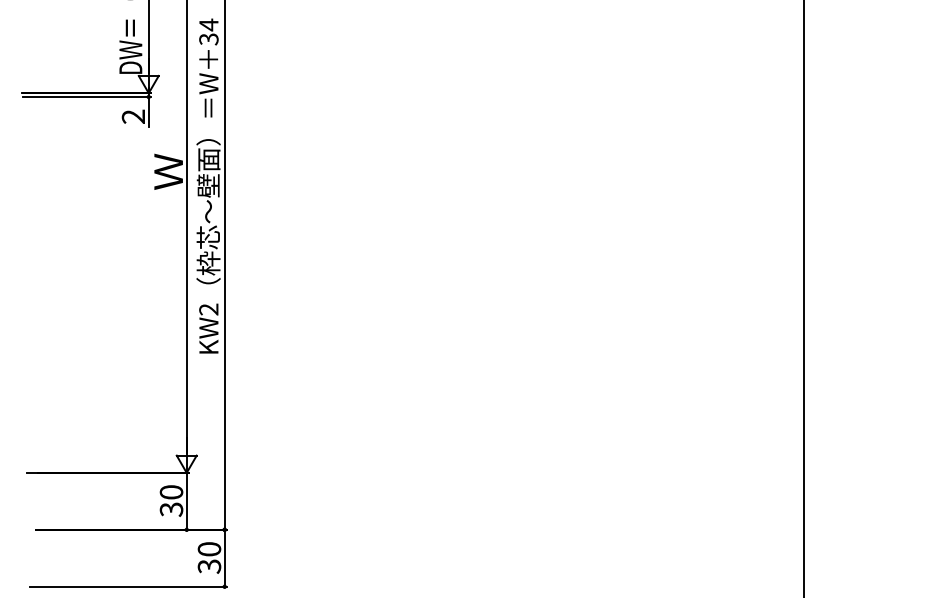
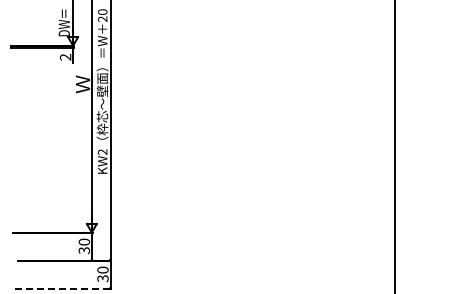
text: (208, 31) -> (102, 15), 34 -> 20
line: (129, 586) -> (63, 288), solid -> dashed

